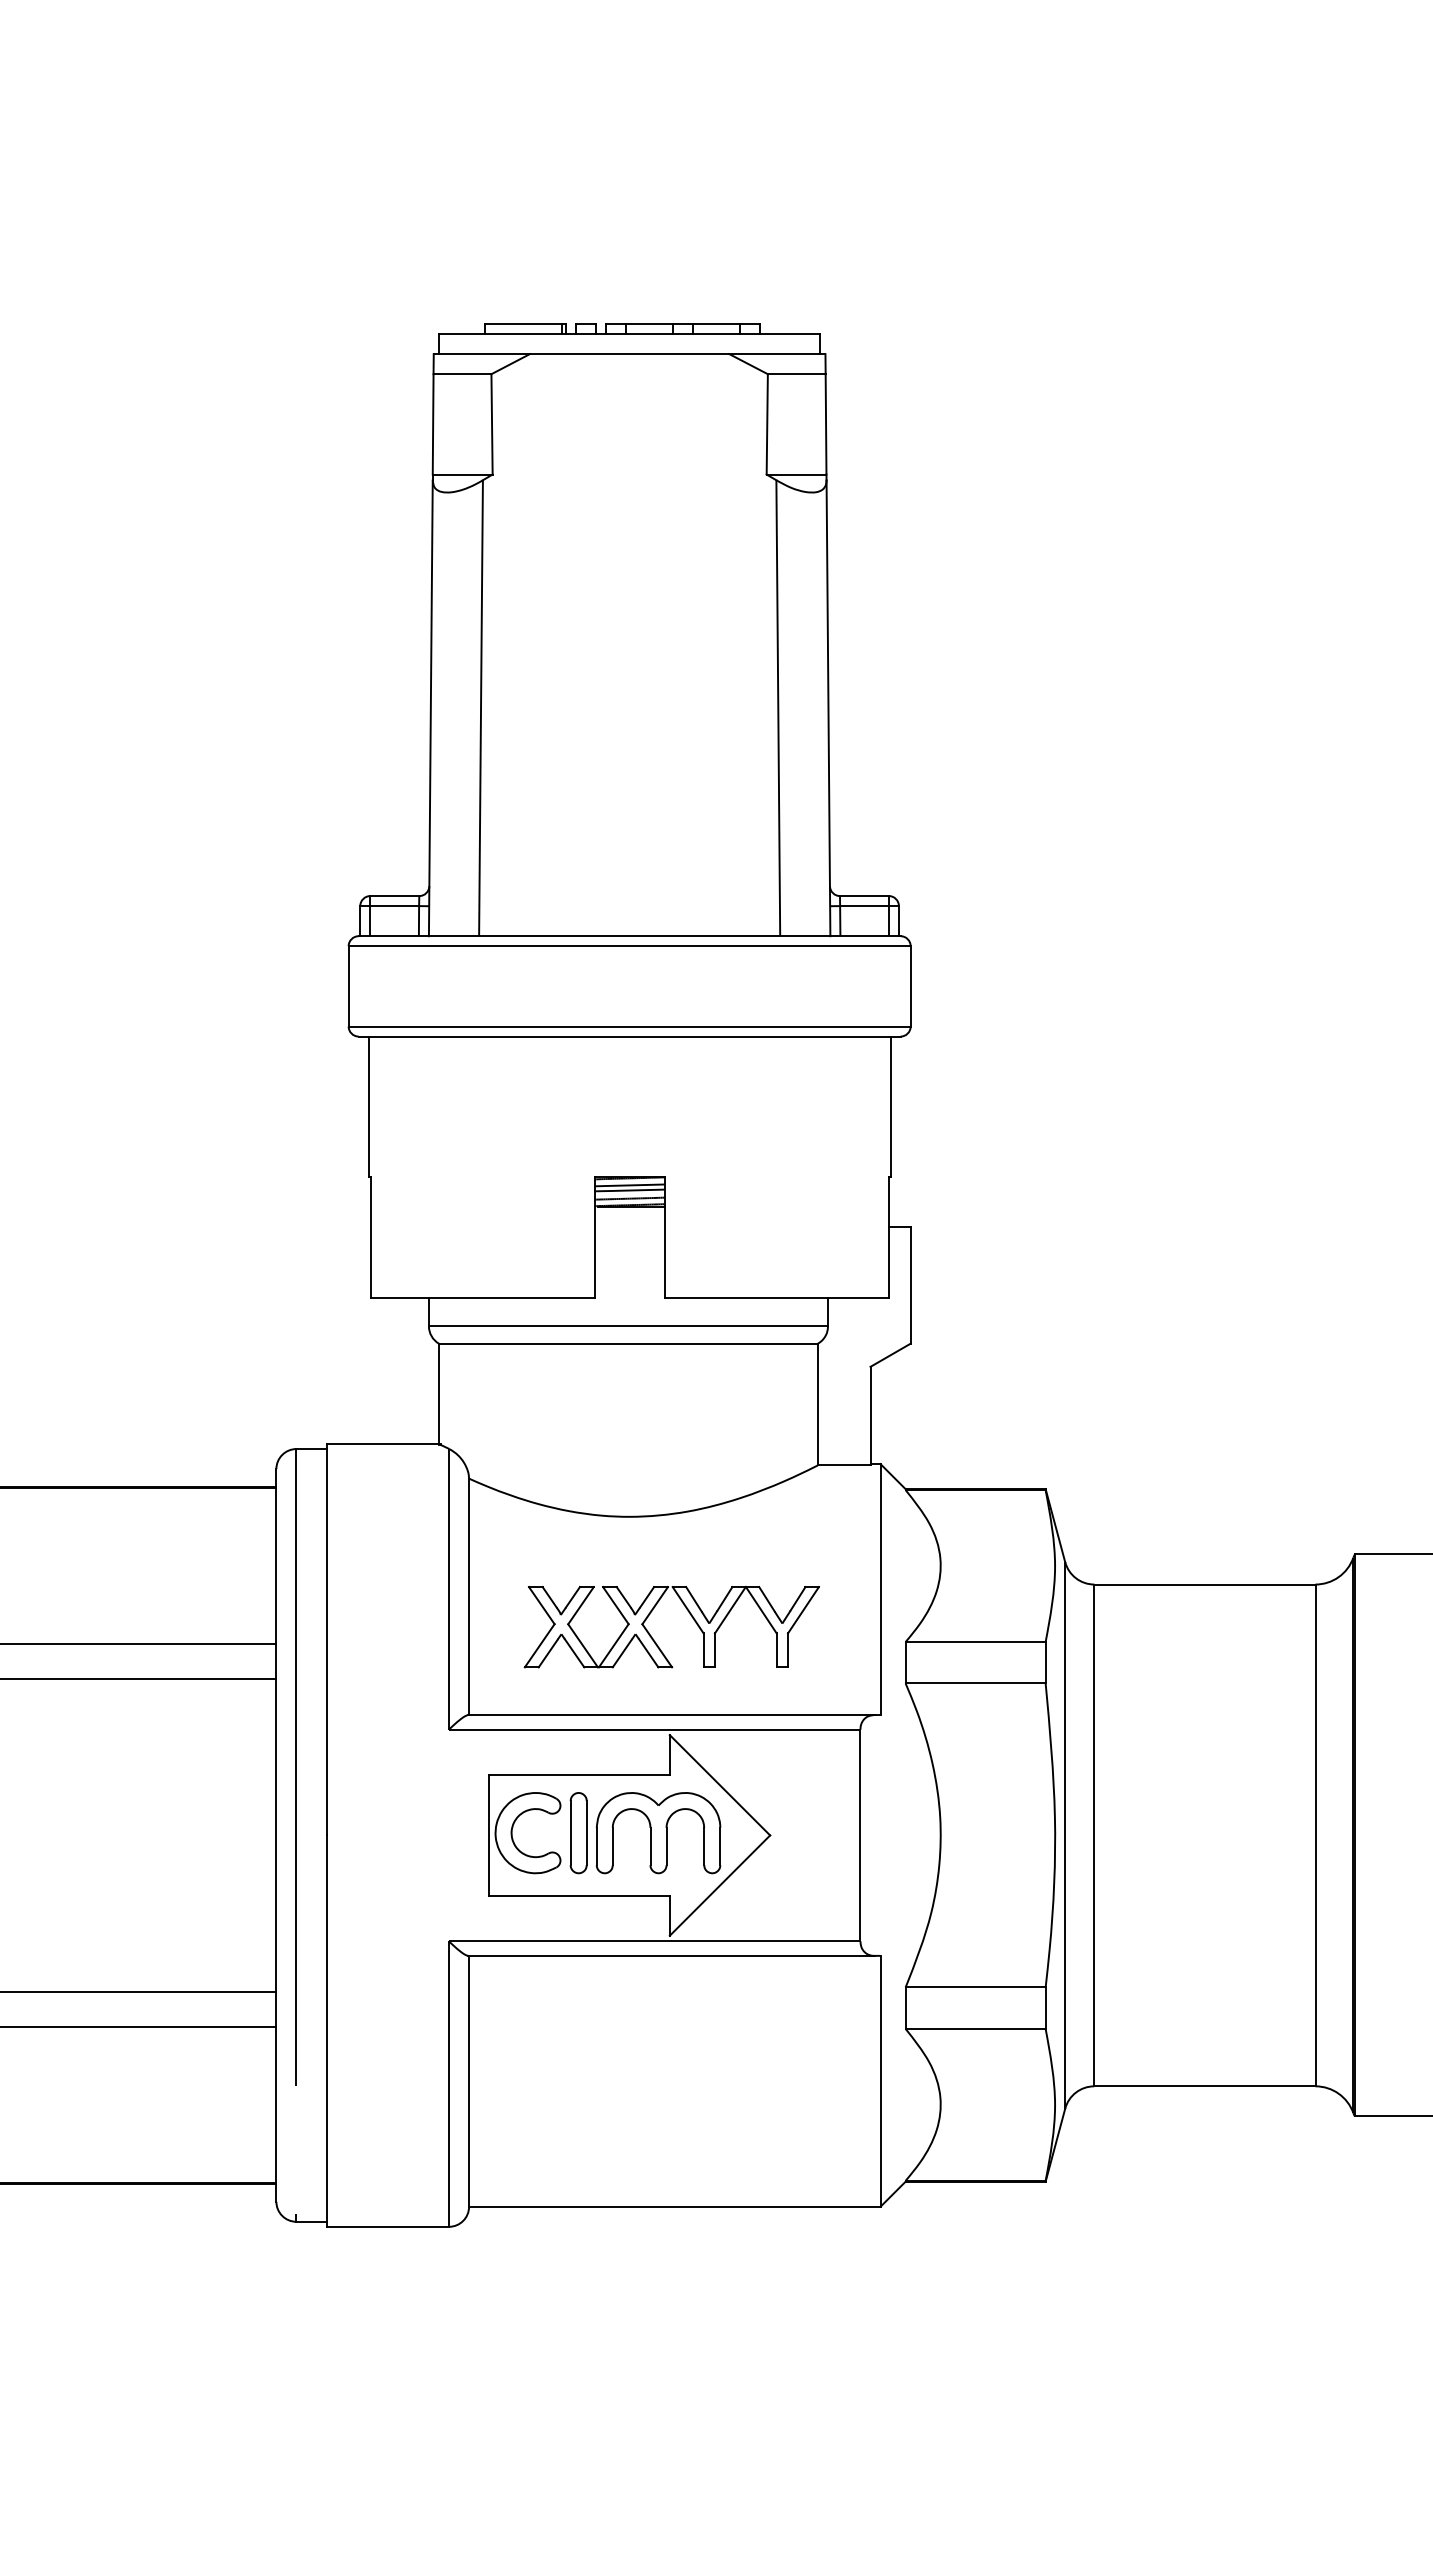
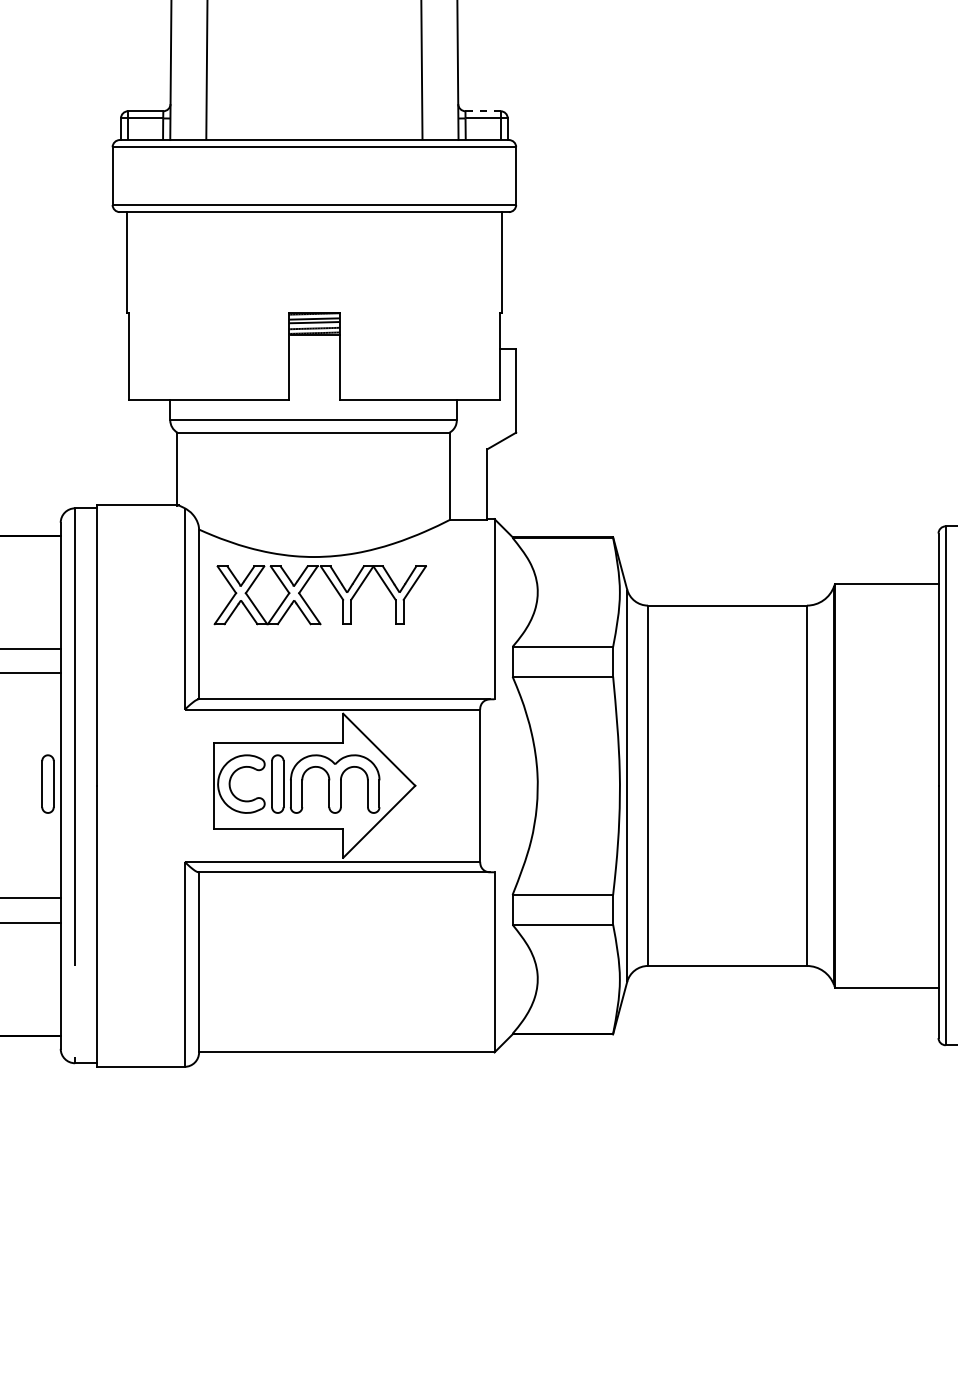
line: (864, 896) -> (483, 111), solid -> dashed
part: (654, 1639) -> (307, 604), moved
part: (258, 1833) -> (47, 784), added

